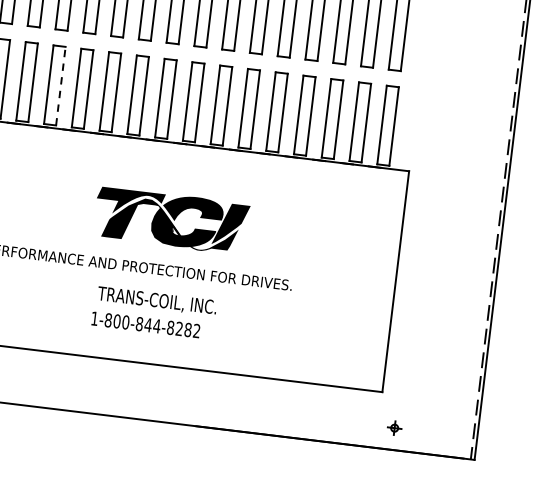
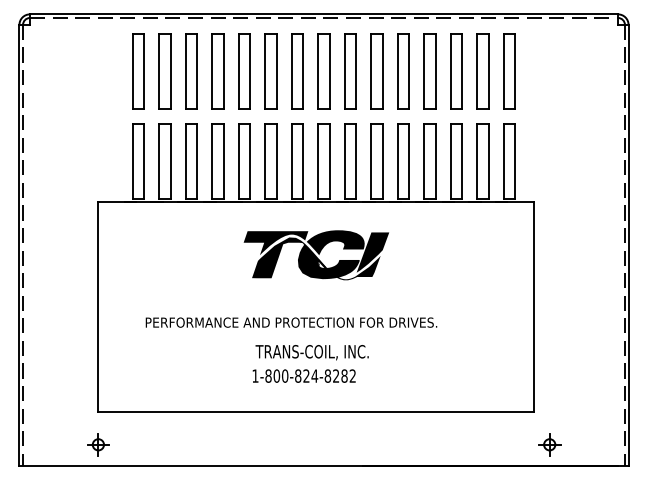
line: (61, 85) -> (197, 160), dashed -> solid
part: (171, 220) -> (316, 255), moved
text: (148, 324) -> (306, 375), 1-800-844-8282 -> 1-800-824-8282
part: (394, 427) -> (549, 444), size x1.67

